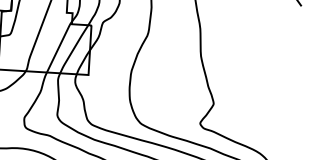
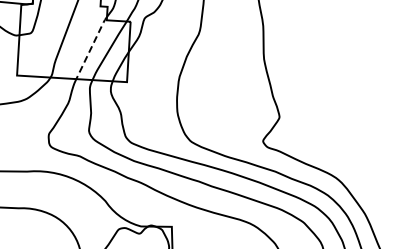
line: (59, 45) -> (91, 46), solid -> dashed

